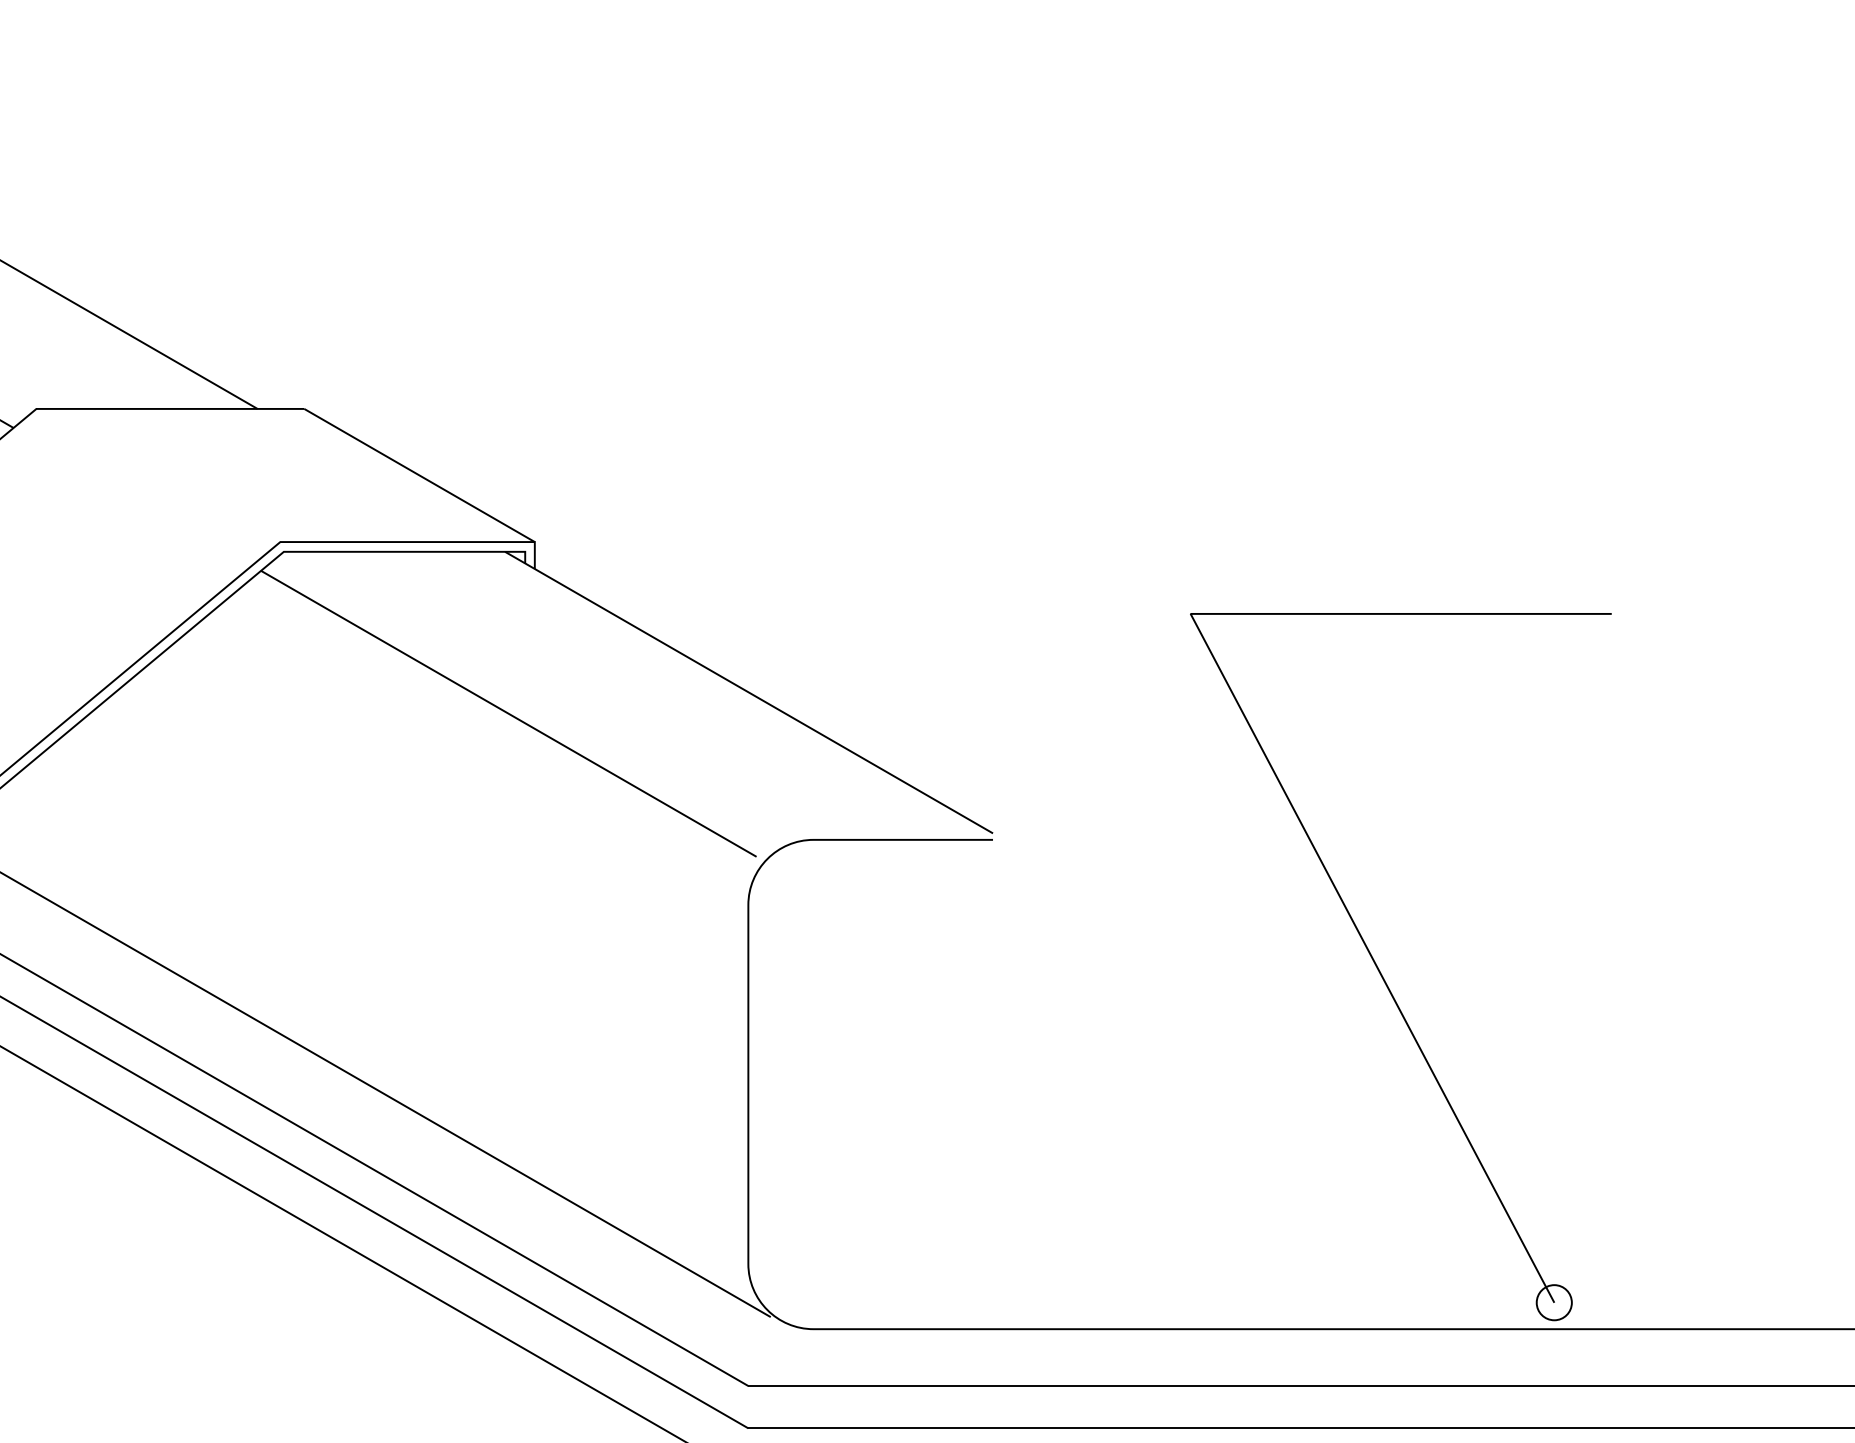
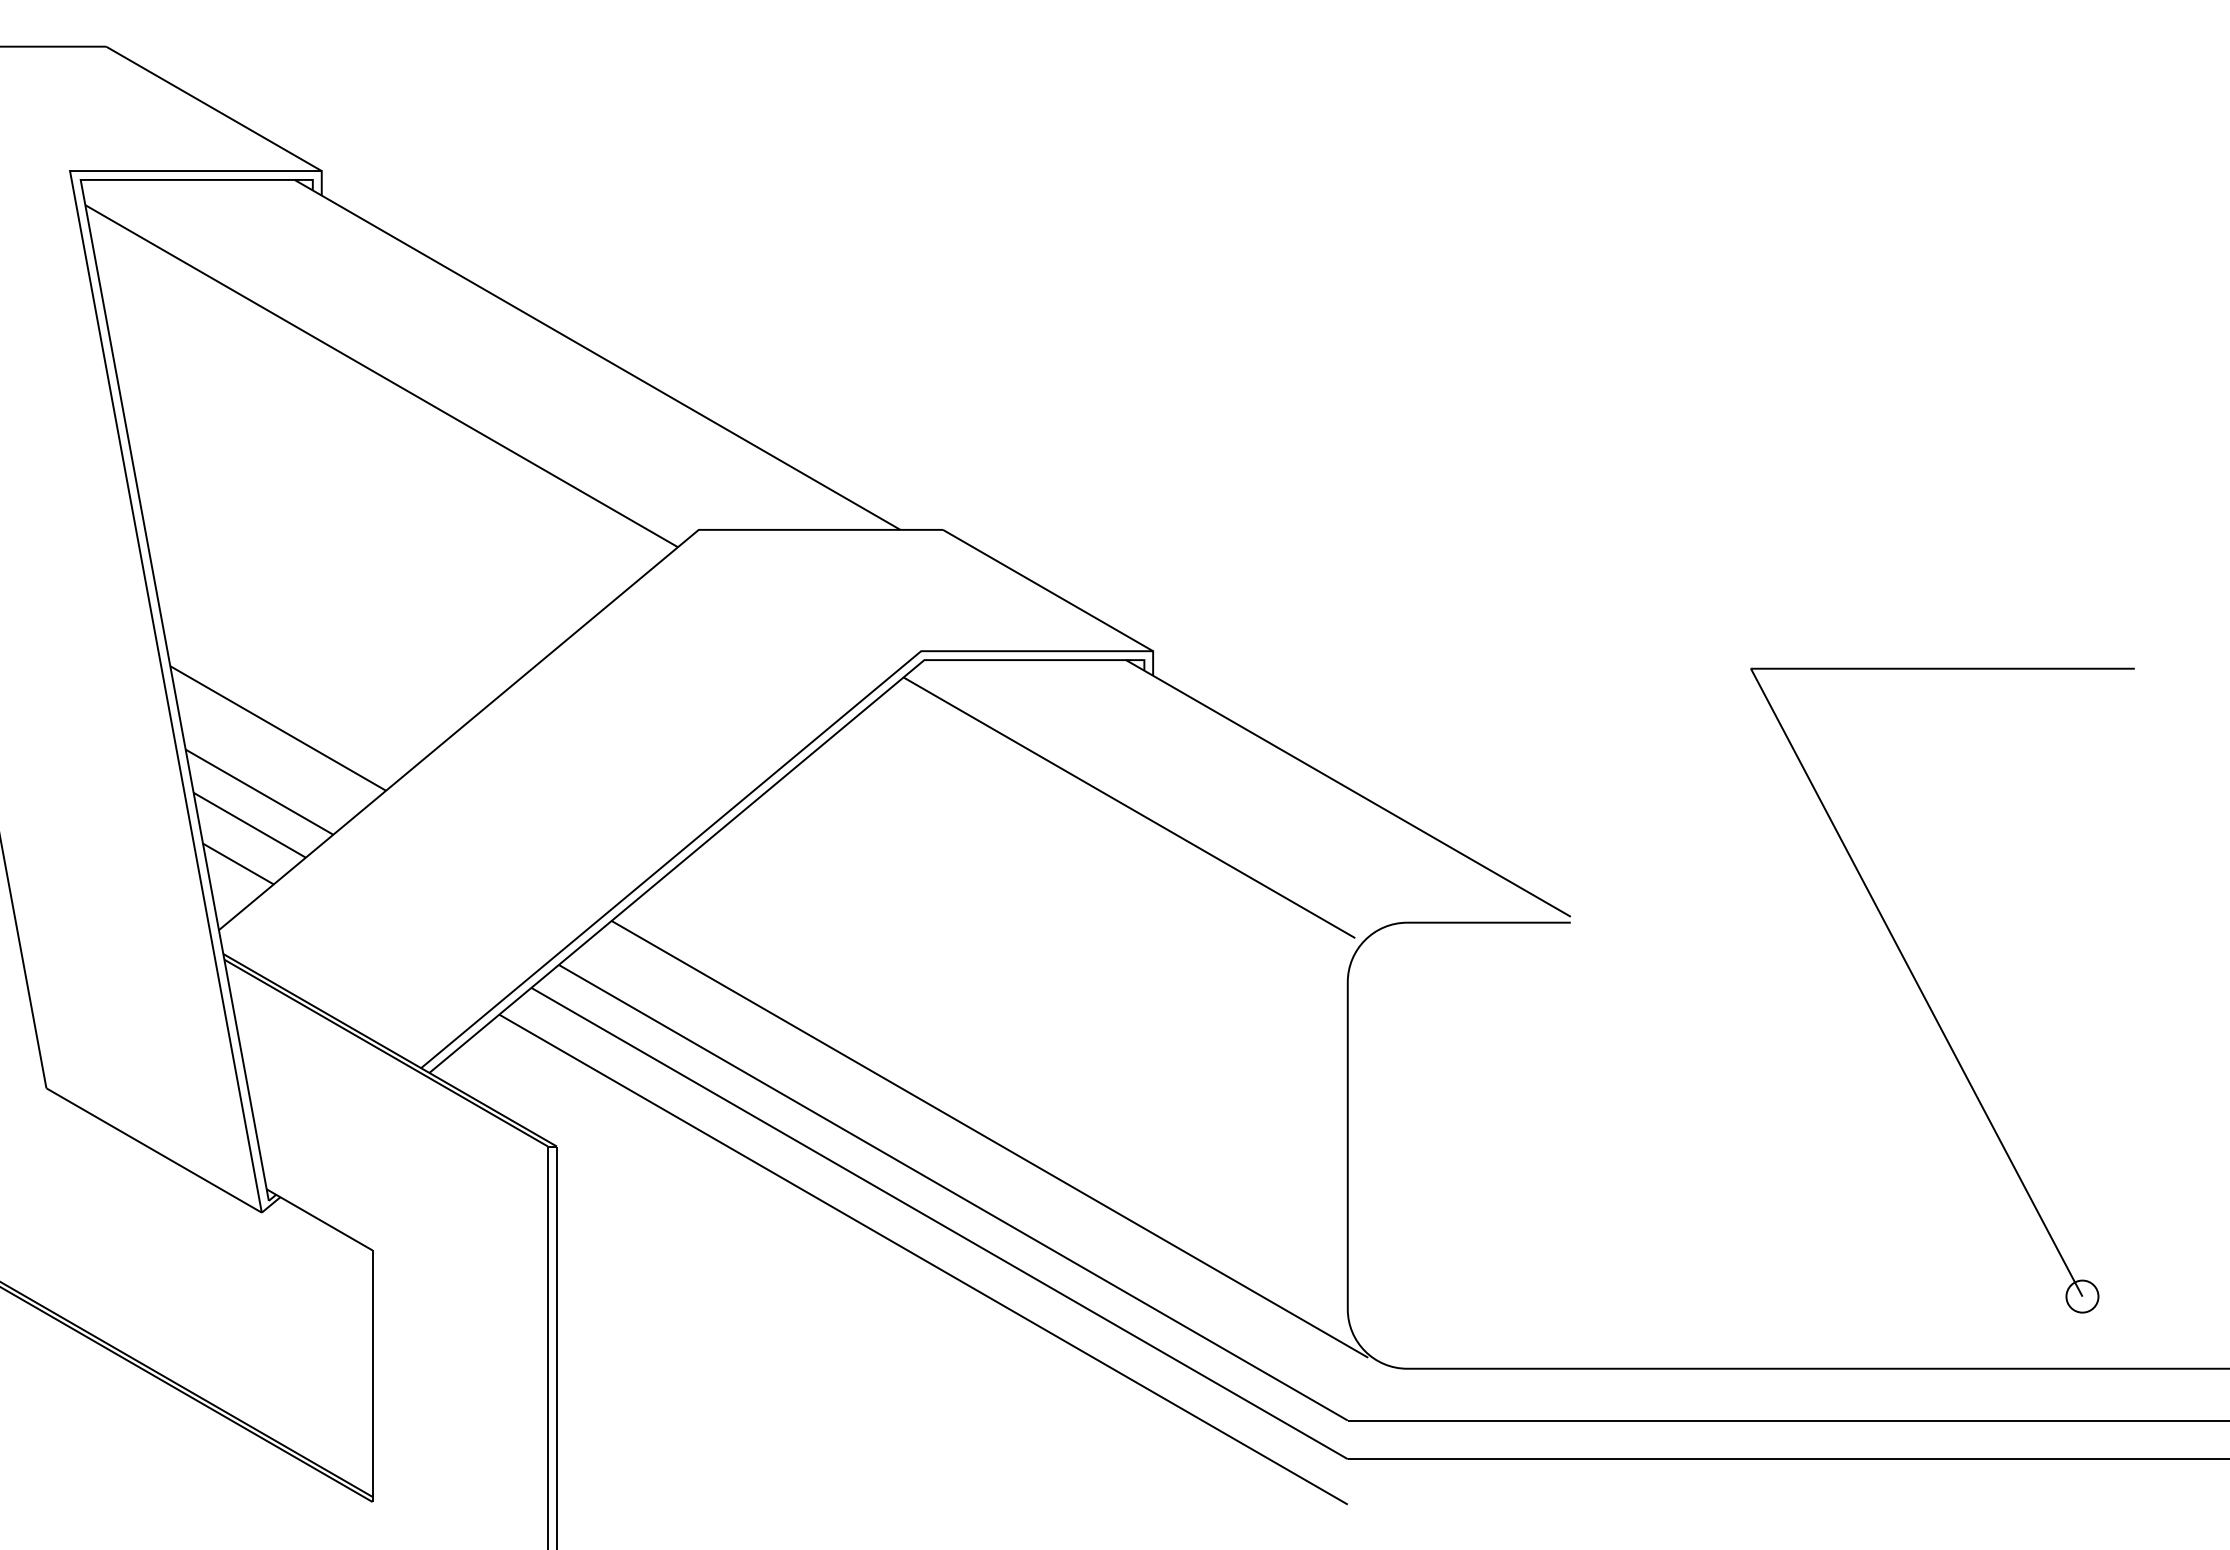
part: (1383, 975) -> (1926, 998), moved

